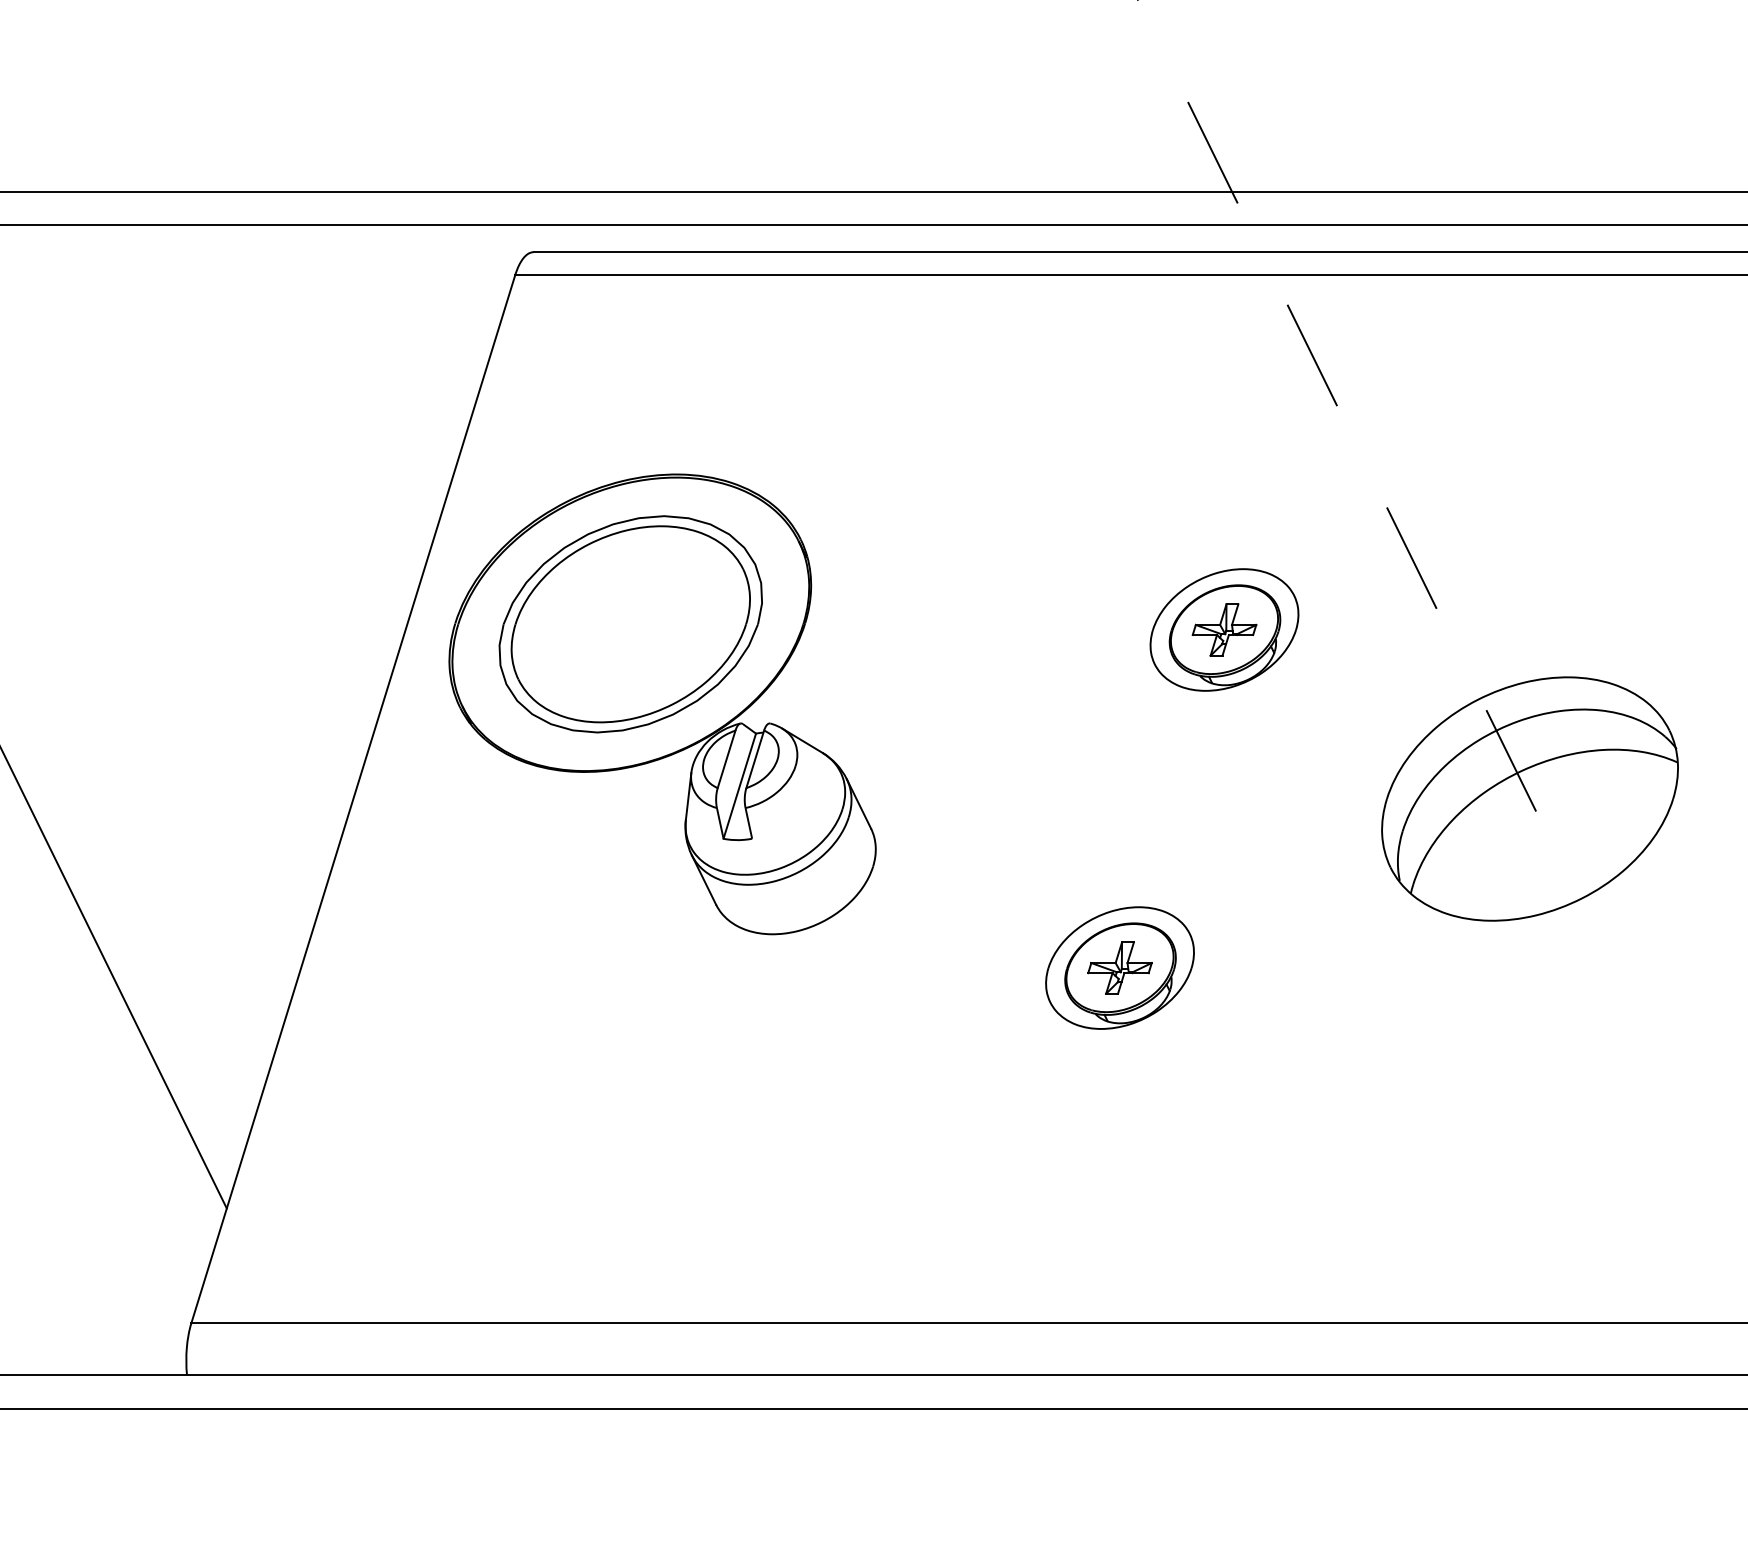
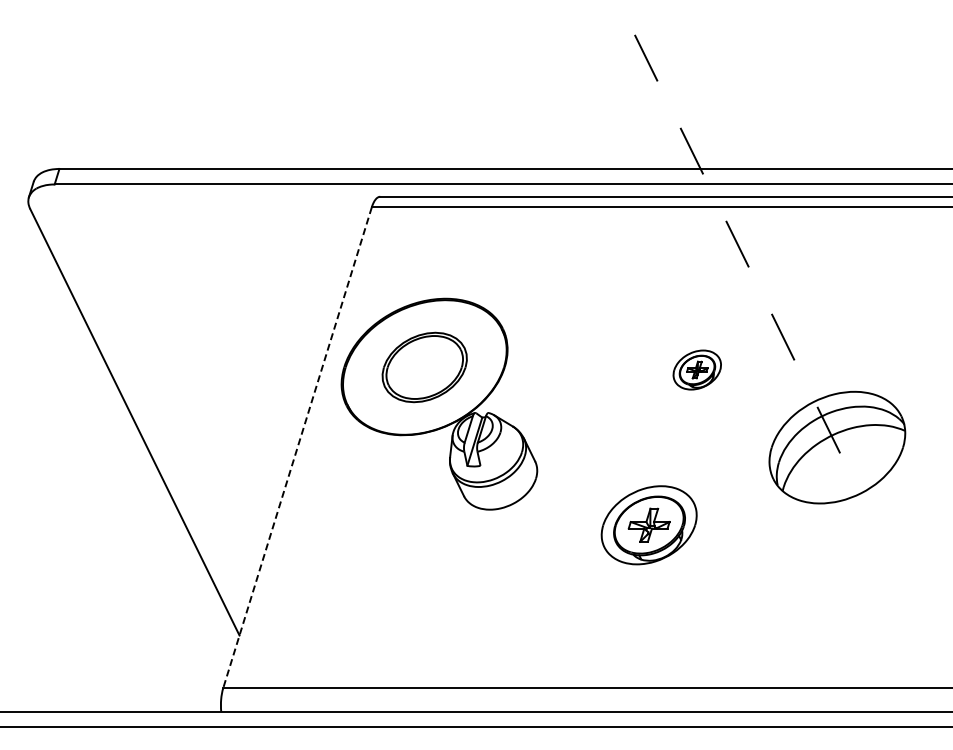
part: (630, 624) -> (424, 367), size x0.7
part: (1225, 628) -> (697, 369), size x0.7
line: (353, 798) -> (297, 447), solid -> dashed
part: (1120, 966) -> (649, 524), size x1.4

